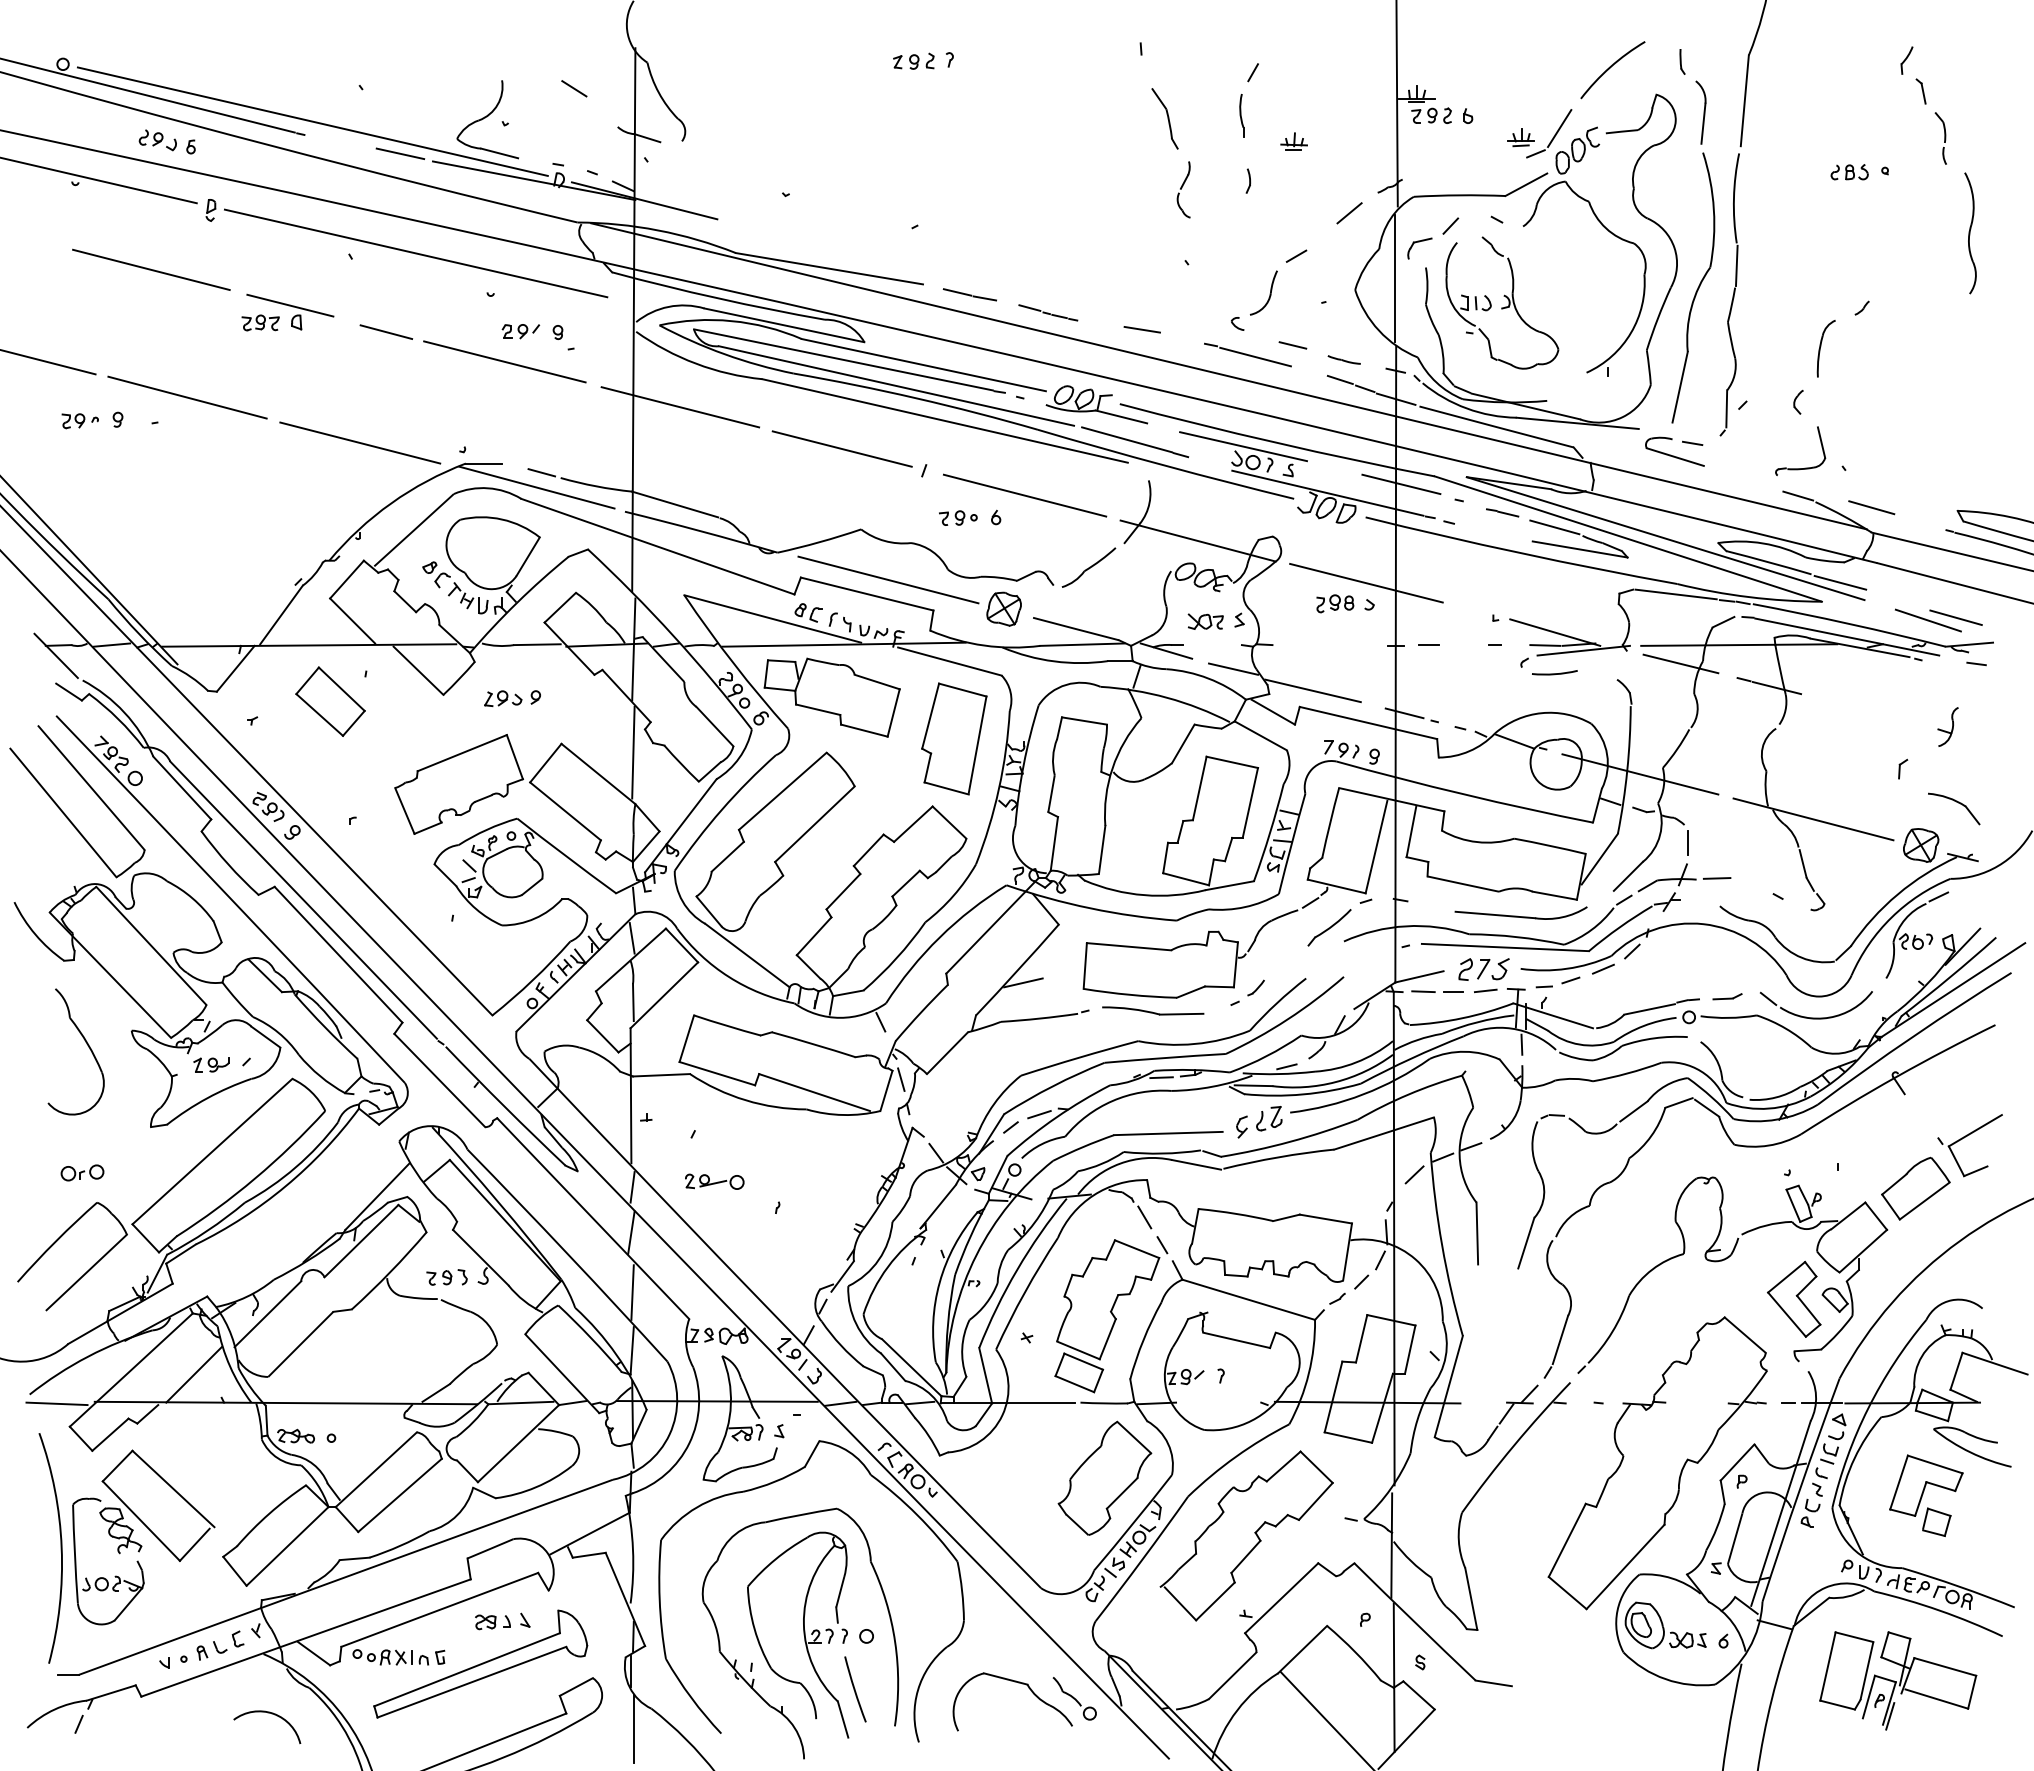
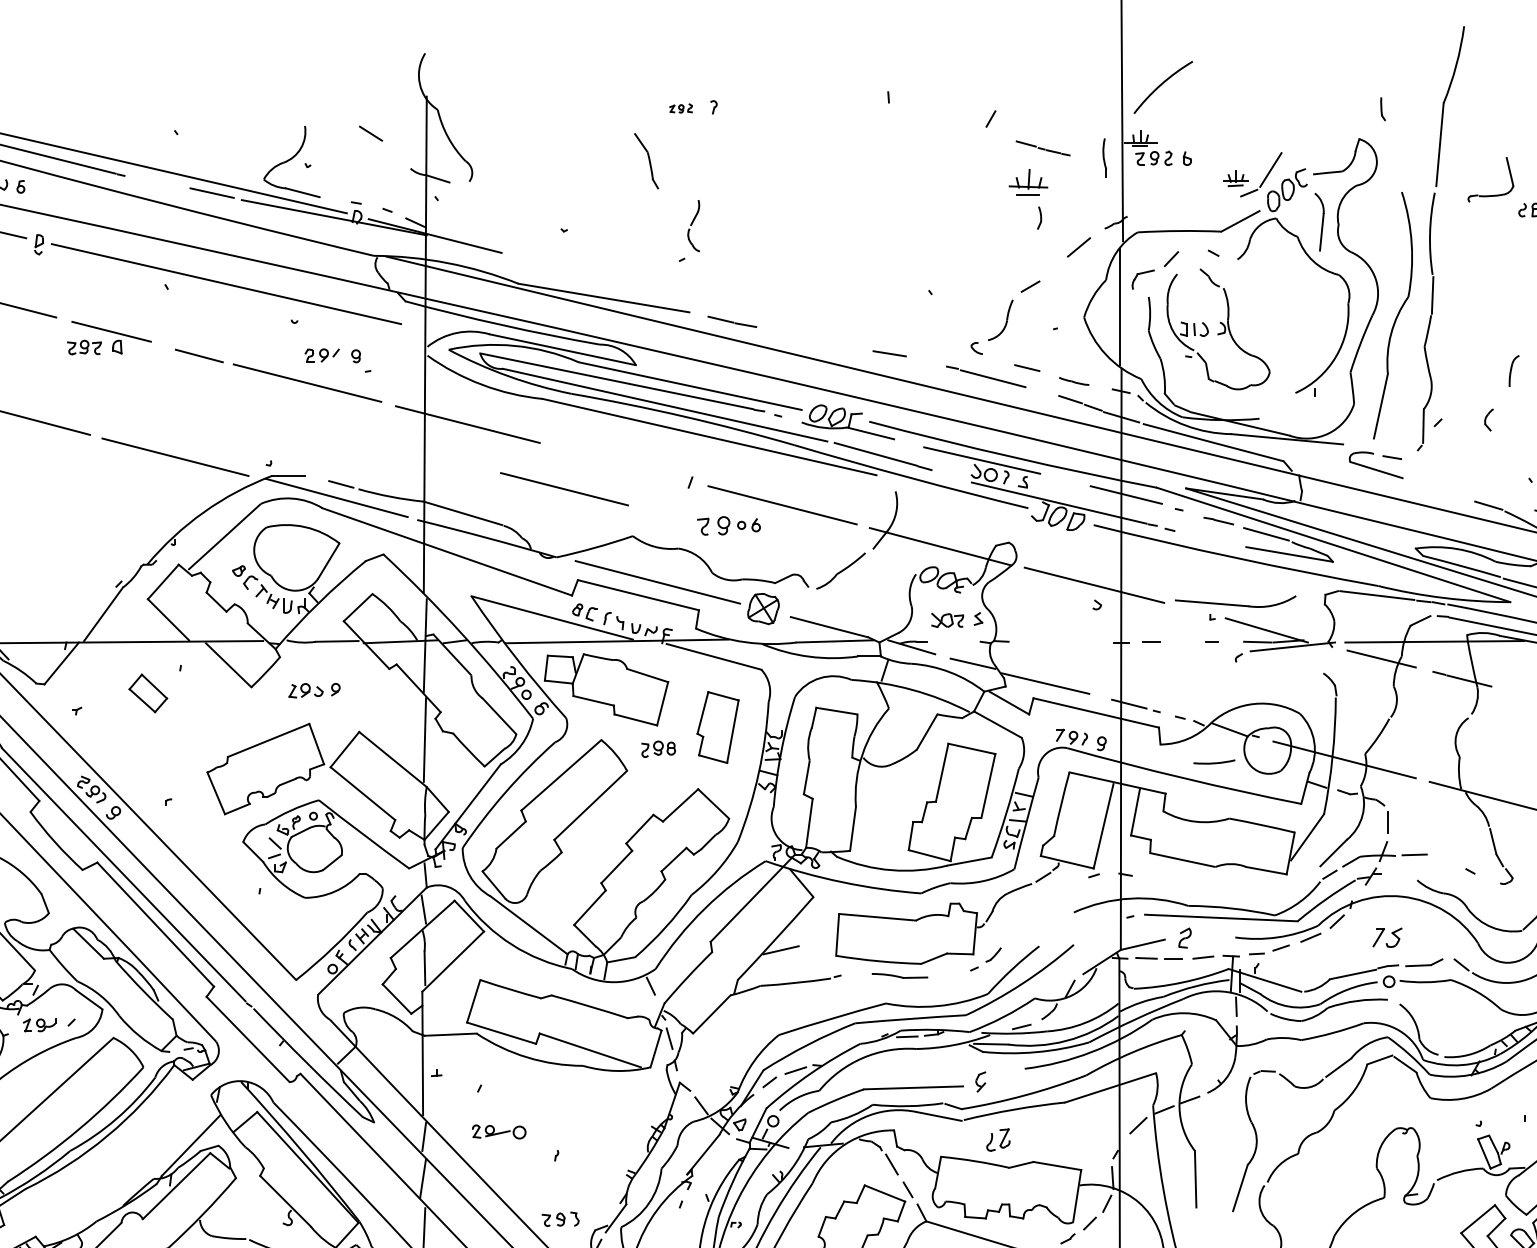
part: (913, 60) -> (680, 107), size x0.6
arc: (1610, 68) -> (1161, 85), moved
part: (1700, 112) -> (1319, 222), moved
part: (1241, 115) -> (1104, 158), moved
part: (1164, 118) -> (646, 160), moved
part: (1293, 141) -> (1027, 181), size x1.6
part: (1248, 180) -> (1039, 217), moved
part: (1183, 189) -> (693, 225), moved
part: (1048, 312) -> (1043, 148), moved
part: (1825, 348) -> (1513, 370), size x0.6
line: (841, 448) -> (563, 488), moved
part: (1804, 467) -> (1494, 194), moved
part: (958, 517) -> (721, 525), size x1.4
part: (1335, 603) -> (658, 749), moved
arc: (1554, 673) -> (1214, 762), moved
part: (330, 701) -> (148, 693), size x0.6
part: (954, 738) -> (718, 727), size x0.7
part: (1520, 912) -> (1235, 601), moved
part: (1329, 927) -> (1060, 899), removed
part: (1493, 969) -> (1387, 938), moved
part: (1727, 996) -> (1424, 962), size x1.4
part: (1153, 1010) -> (899, 975), size x0.6
part: (1269, 1118) -> (998, 1139), moved
part: (446, 1277) -> (560, 1219), moved

